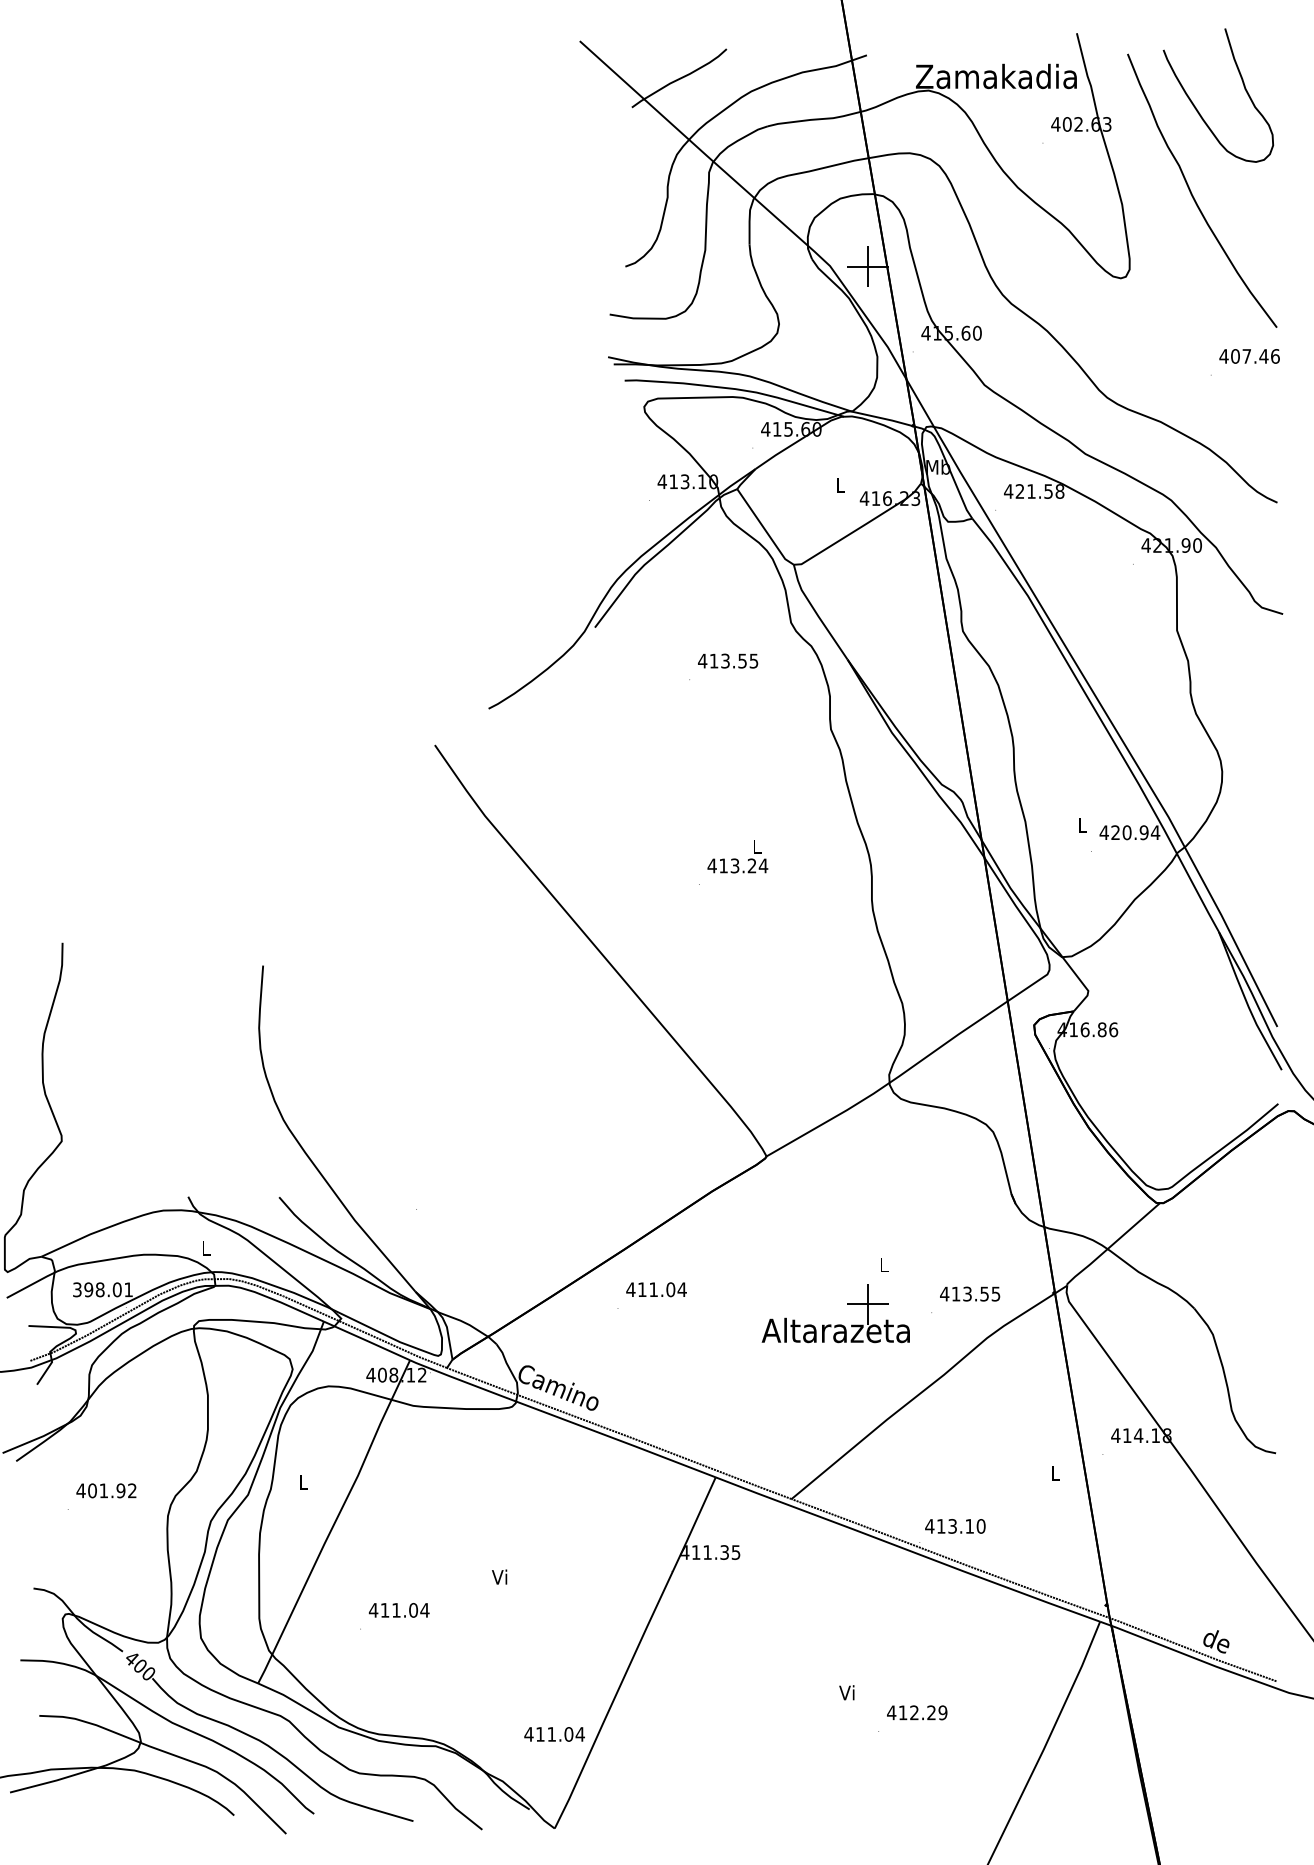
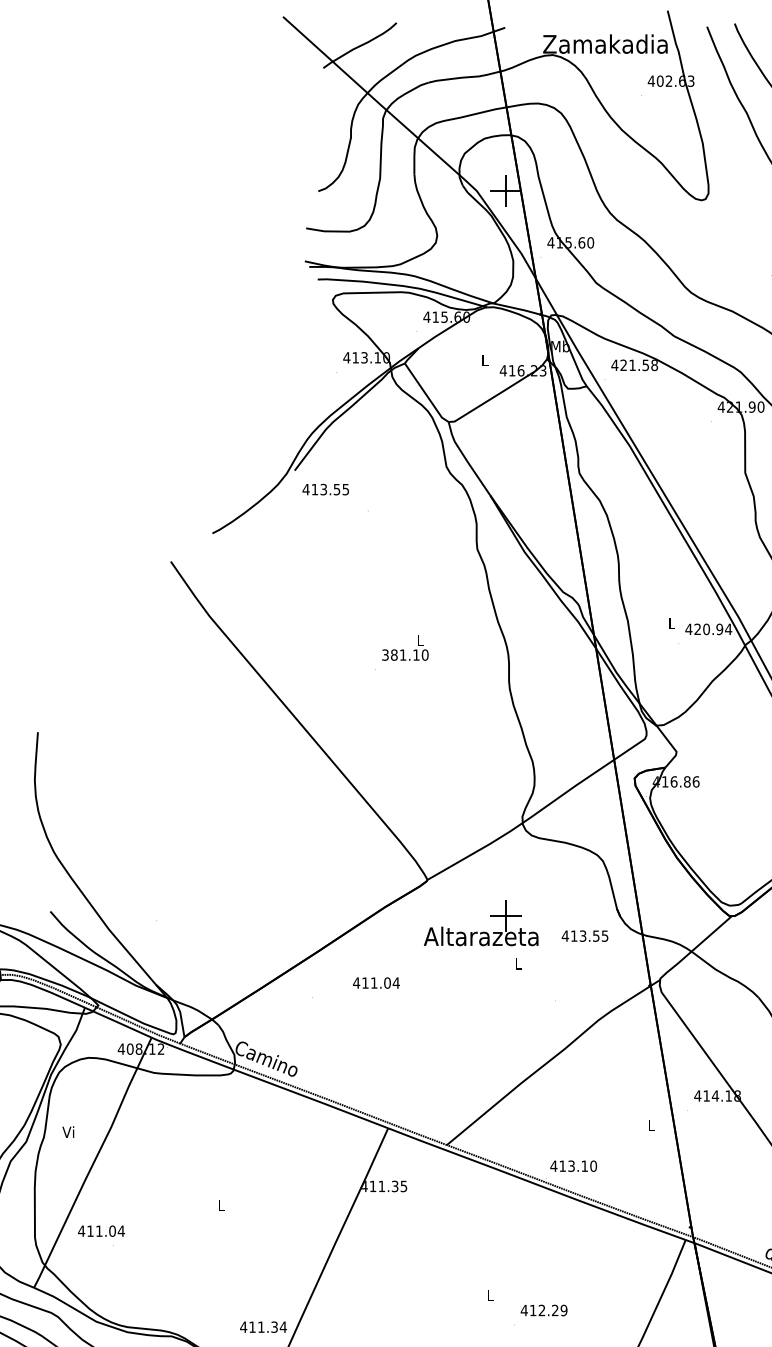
text: (728, 660) -> (326, 489), moved
text: (737, 865) -> (405, 654), 413.24 -> 381.10
text: (656, 1289) -> (376, 982), moved
text: (970, 1293) -> (585, 935), moved
part: (837, 1324) -> (482, 931), moved
text: (301, 1481) -> (67, 1131), L -> Vi
text: (499, 1576) -> (220, 1204), Vi -> L
text: (398, 1610) -> (100, 1231), moved
text: (846, 1692) -> (489, 1294), Vi -> L
text: (568, 1734) -> (274, 1327), 411.04 -> 411.34

